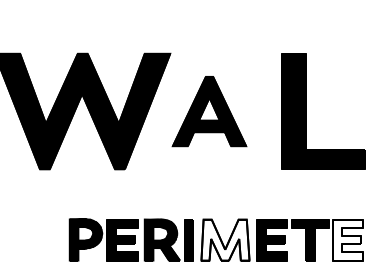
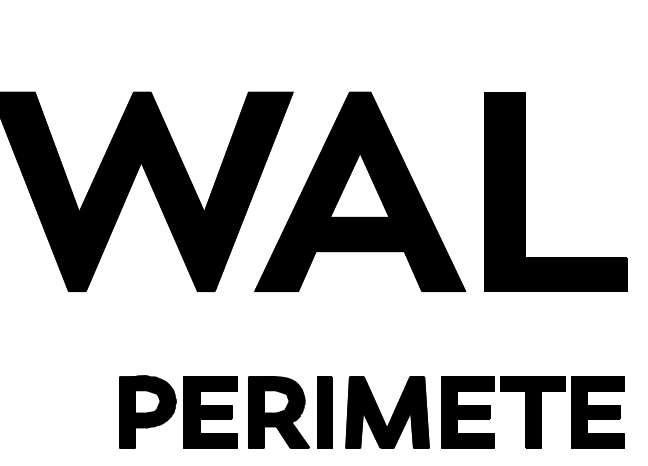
part: (209, 111) -> (360, 191), size x1.67
fill: (225, 239) -> (387, 411), added
fill: (348, 239) -> (598, 411), added

